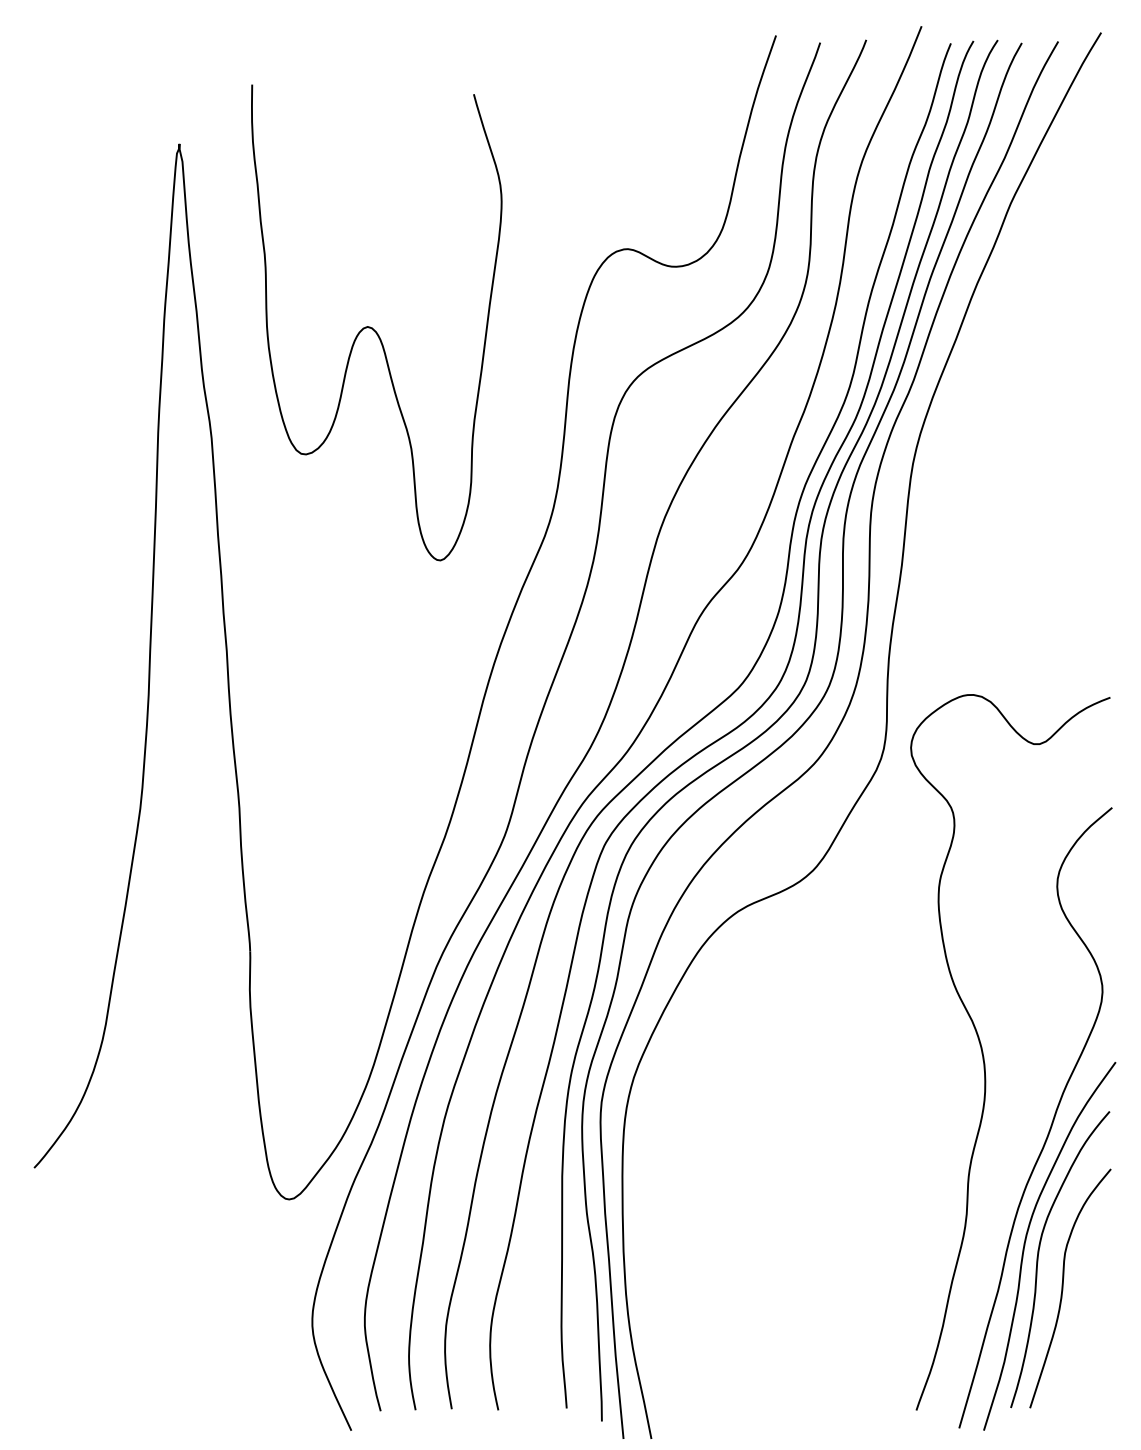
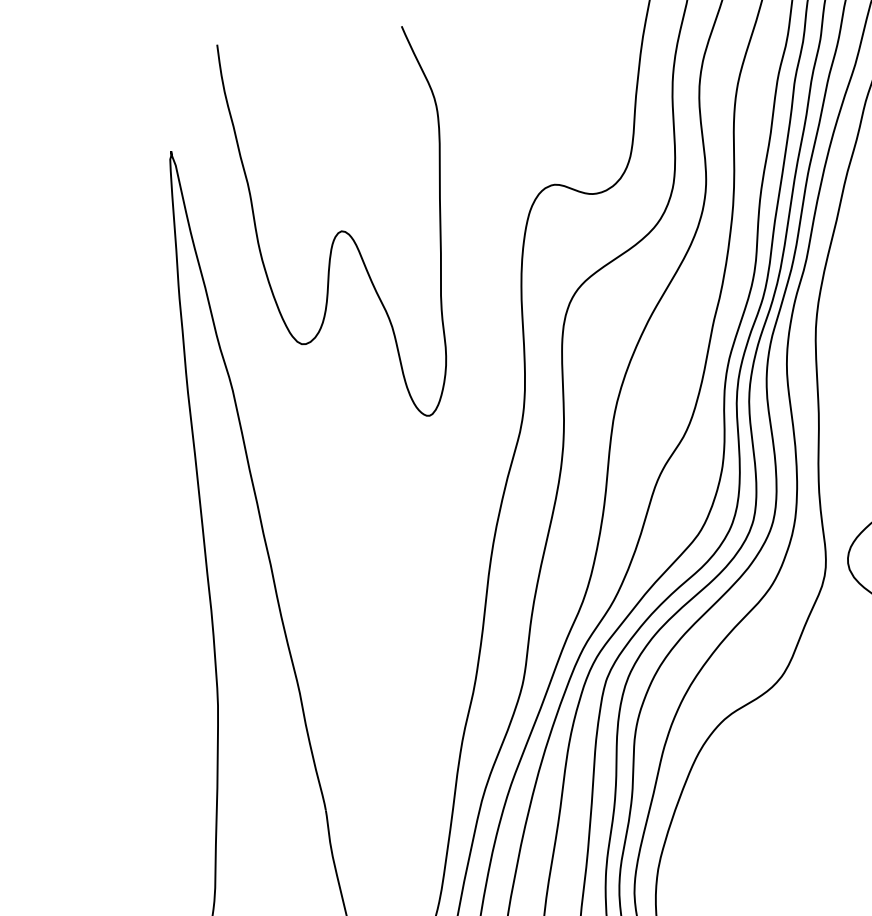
curve: (372, 327) -> (345, 231), moved

